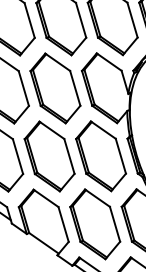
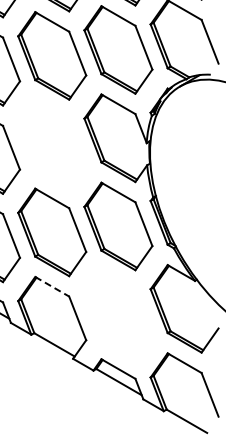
part: (55, 87) -> (52, 143), removed
line: (46, 198) -> (52, 286), solid -> dashed
part: (95, 224) -> (118, 314), removed

